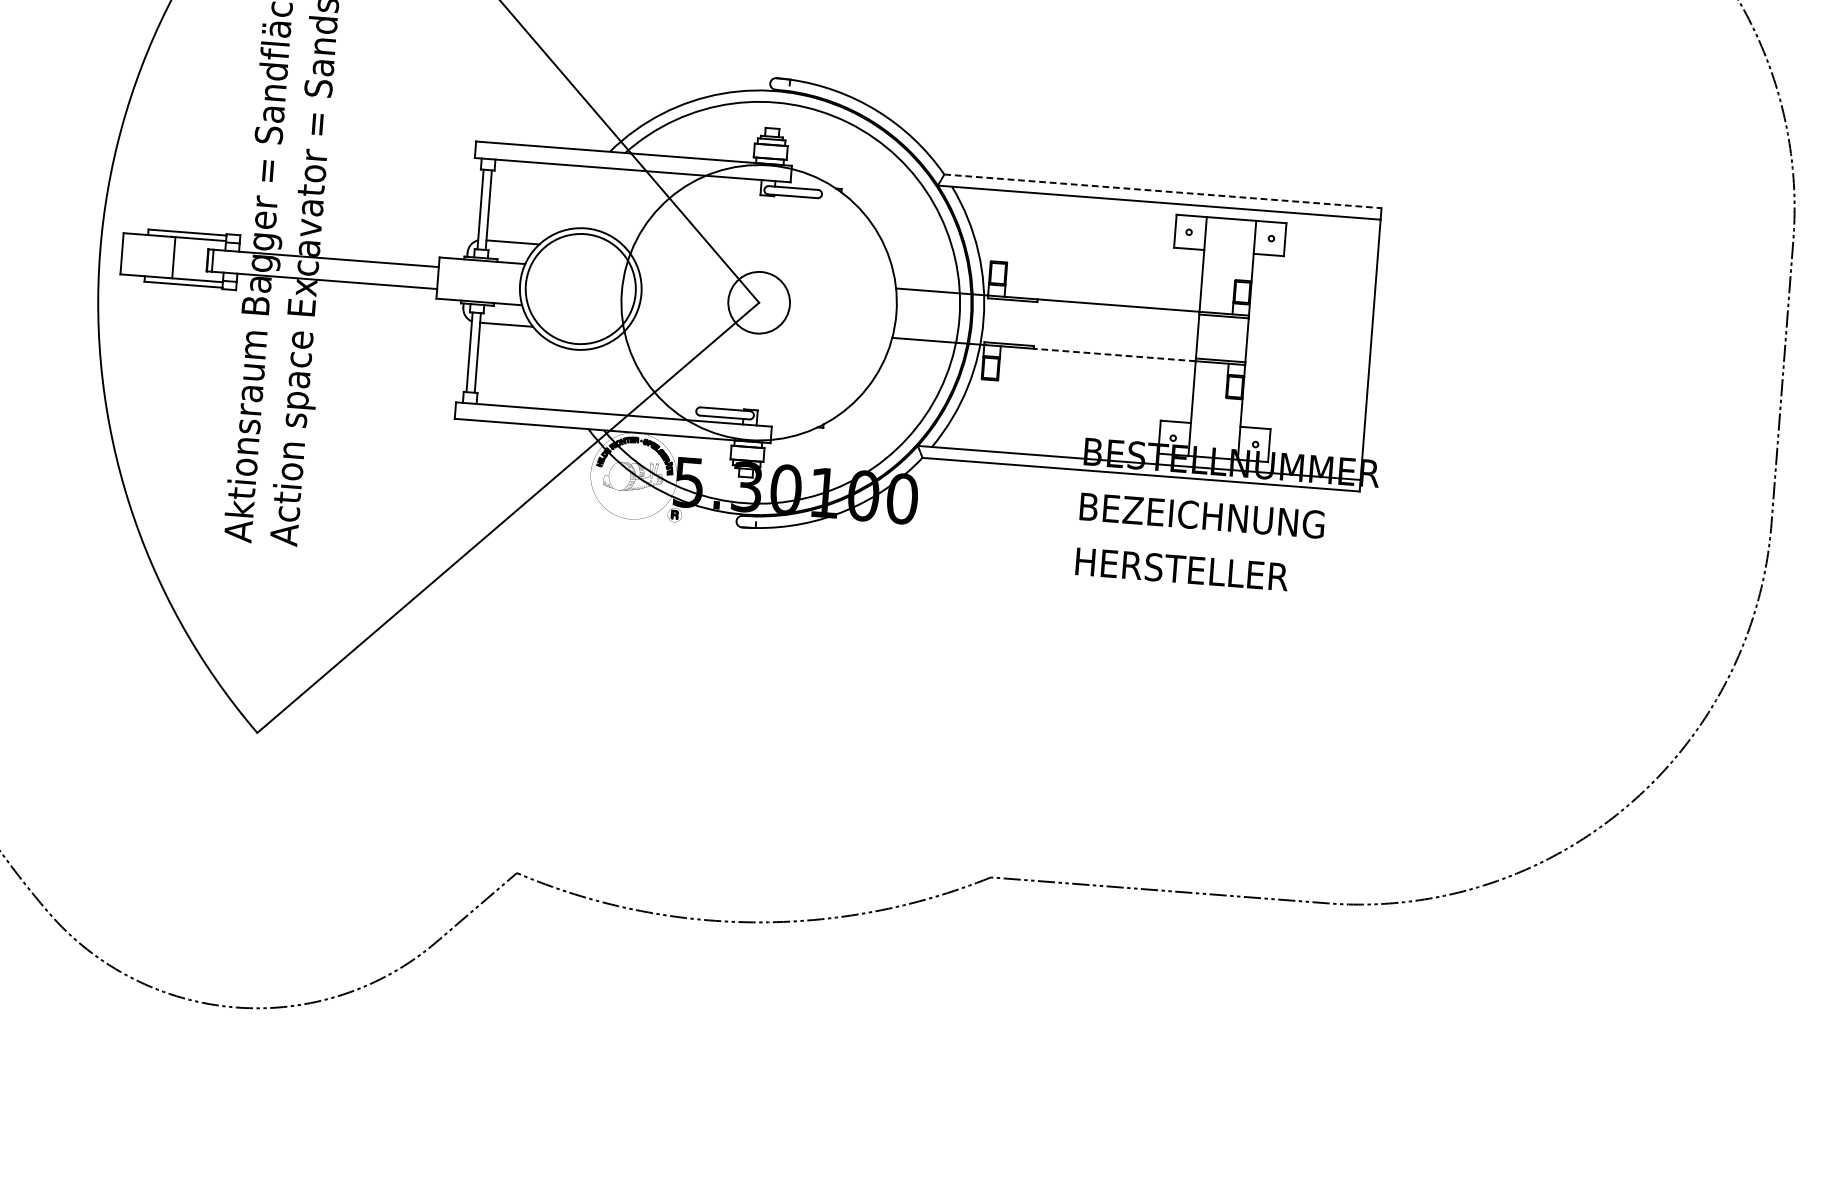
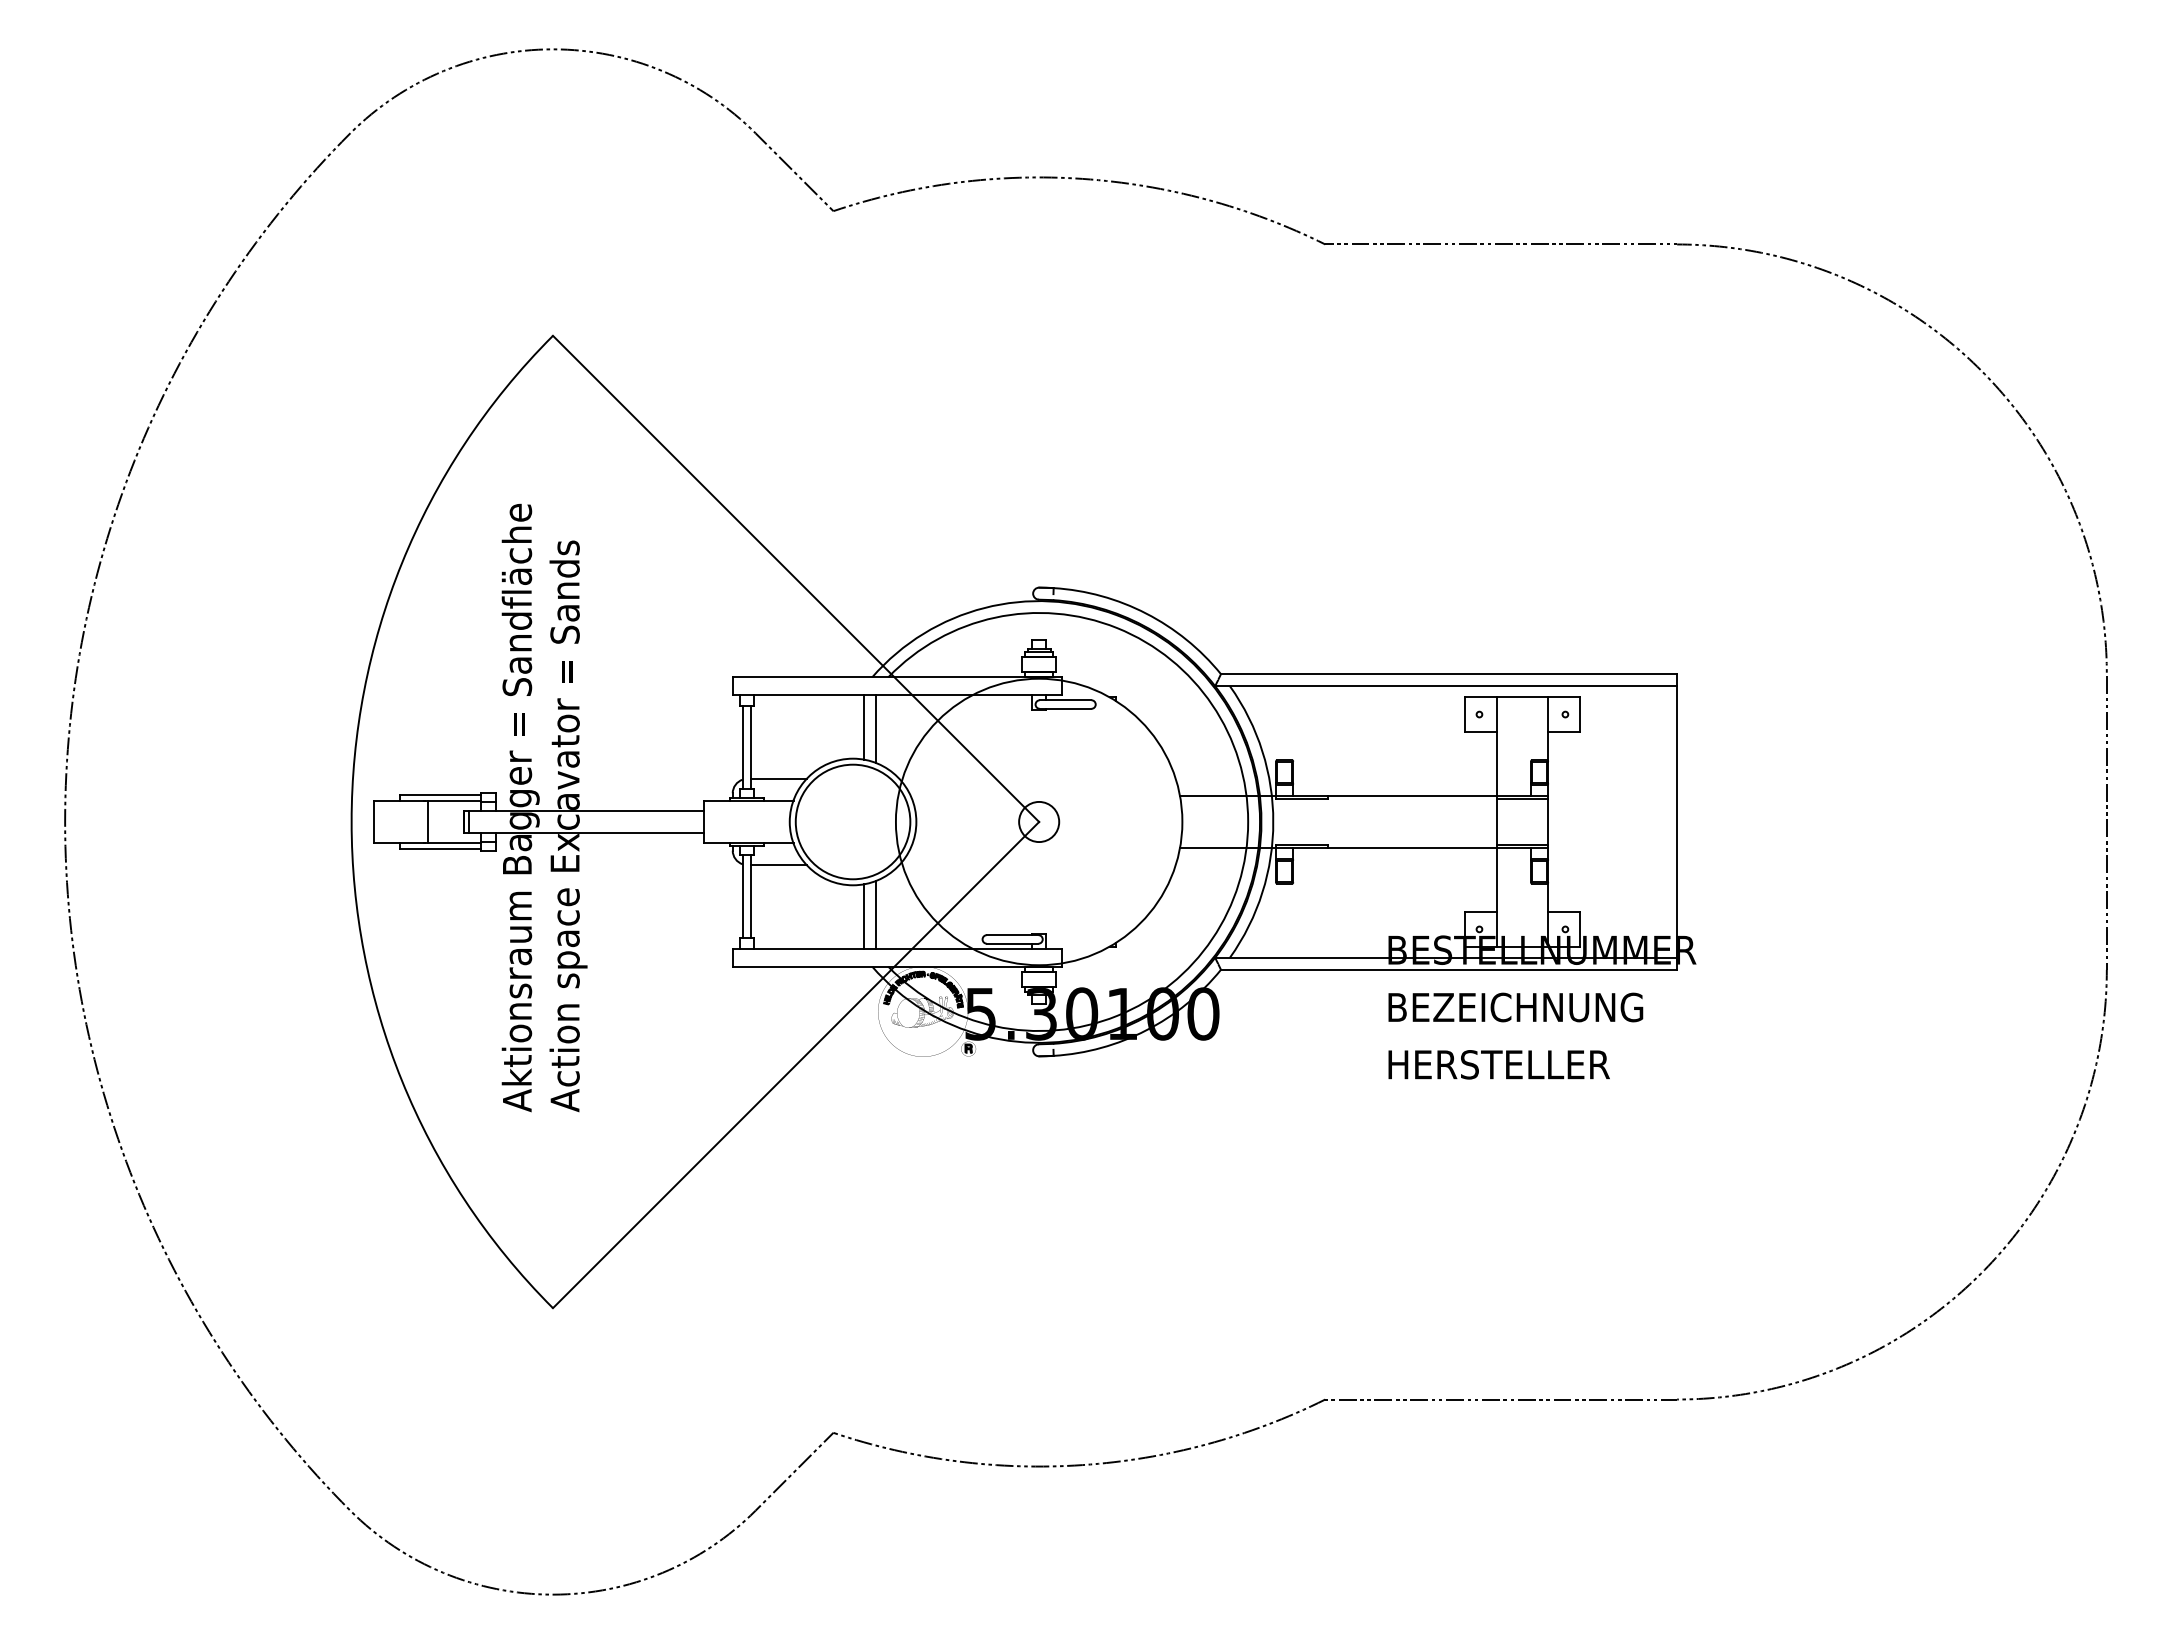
line: (1163, 191) -> (1449, 674), dashed -> solid
line: (598, 198) -> (864, 726), added
line: (609, 201) -> (875, 728), added
circle: (759, 302) -> (1039, 821), size x0.62
line: (1115, 354) -> (1412, 847), dashed -> solid
line: (584, 380) -> (864, 916), added
line: (595, 380) -> (875, 915), added

